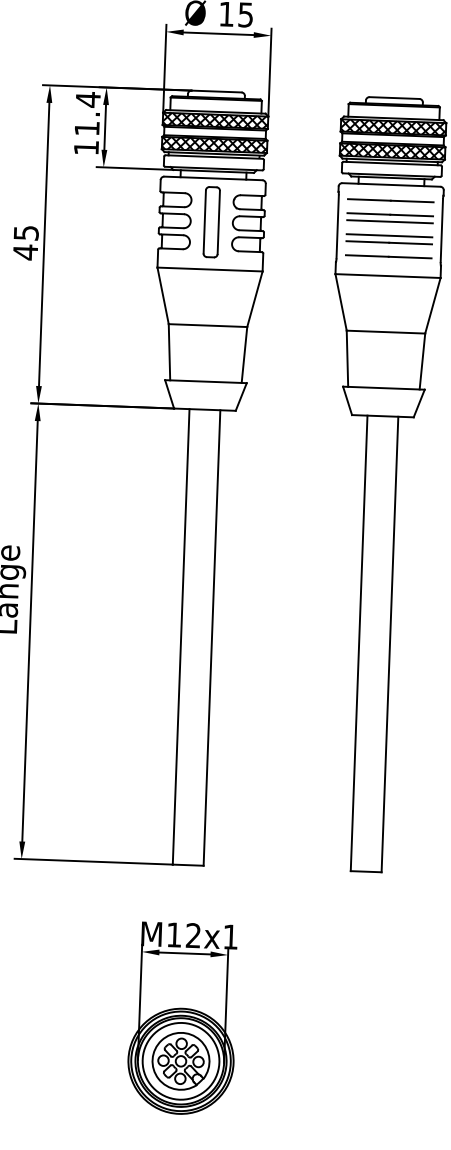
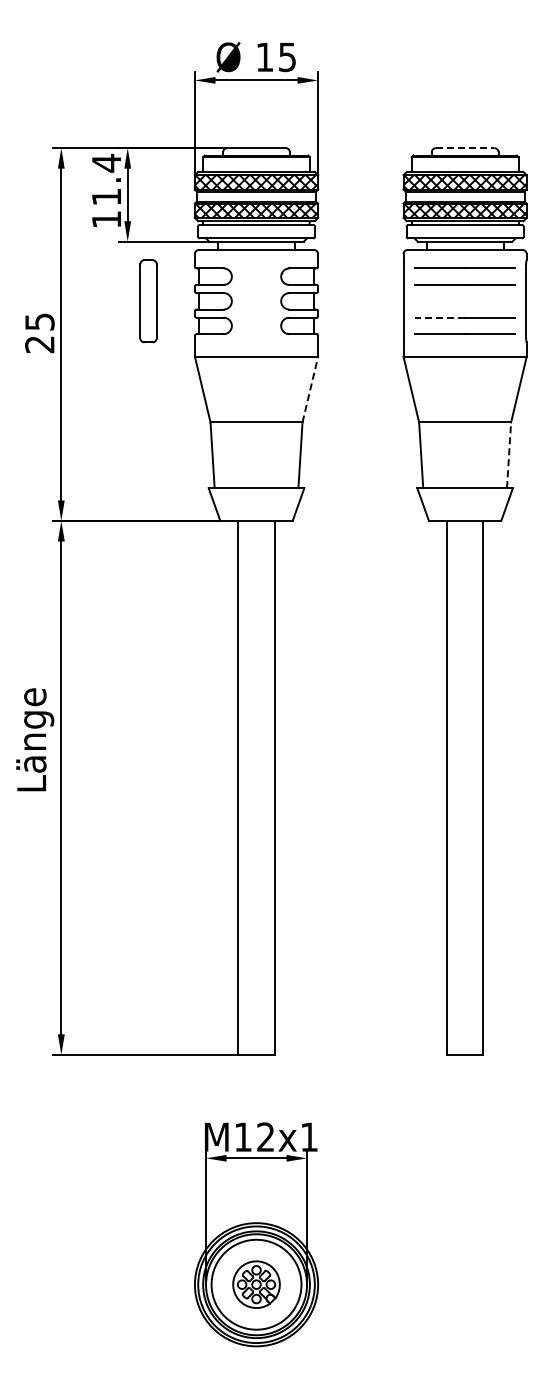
line: (394, 98) -> (465, 148), solid -> dashed
part: (211, 222) -> (148, 301), moved
line: (389, 222) -> (464, 293), removed
line: (388, 235) -> (464, 309), removed
line: (367, 241) -> (439, 317), solid -> dashed
text: (25, 252) -> (39, 344), 45 -> 25
line: (255, 299) -> (310, 389), solid -> dashed
line: (422, 361) -> (509, 455), solid -> dashed
part: (181, 1061) -> (256, 1284), size x0.7

